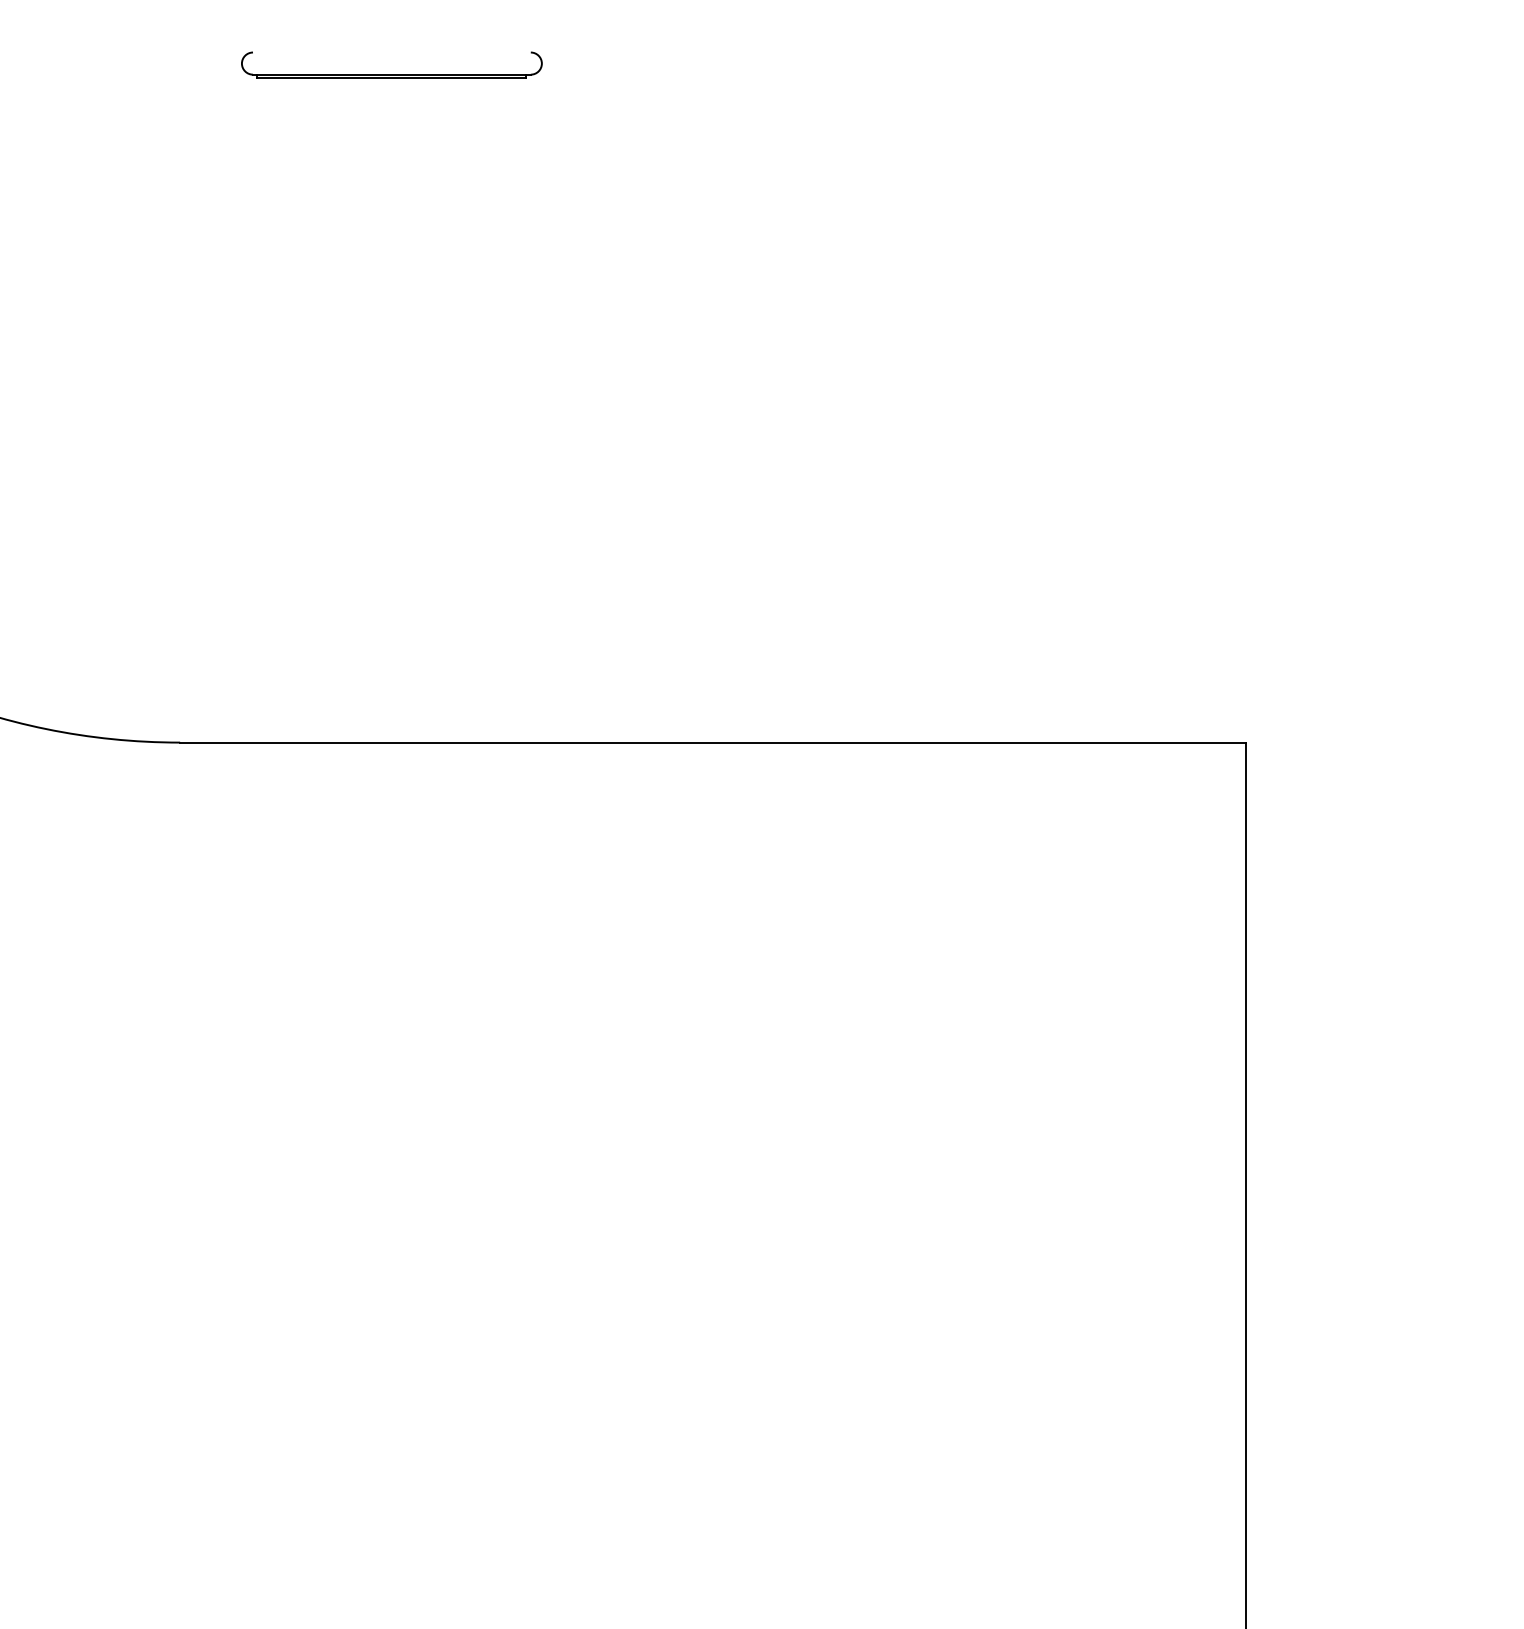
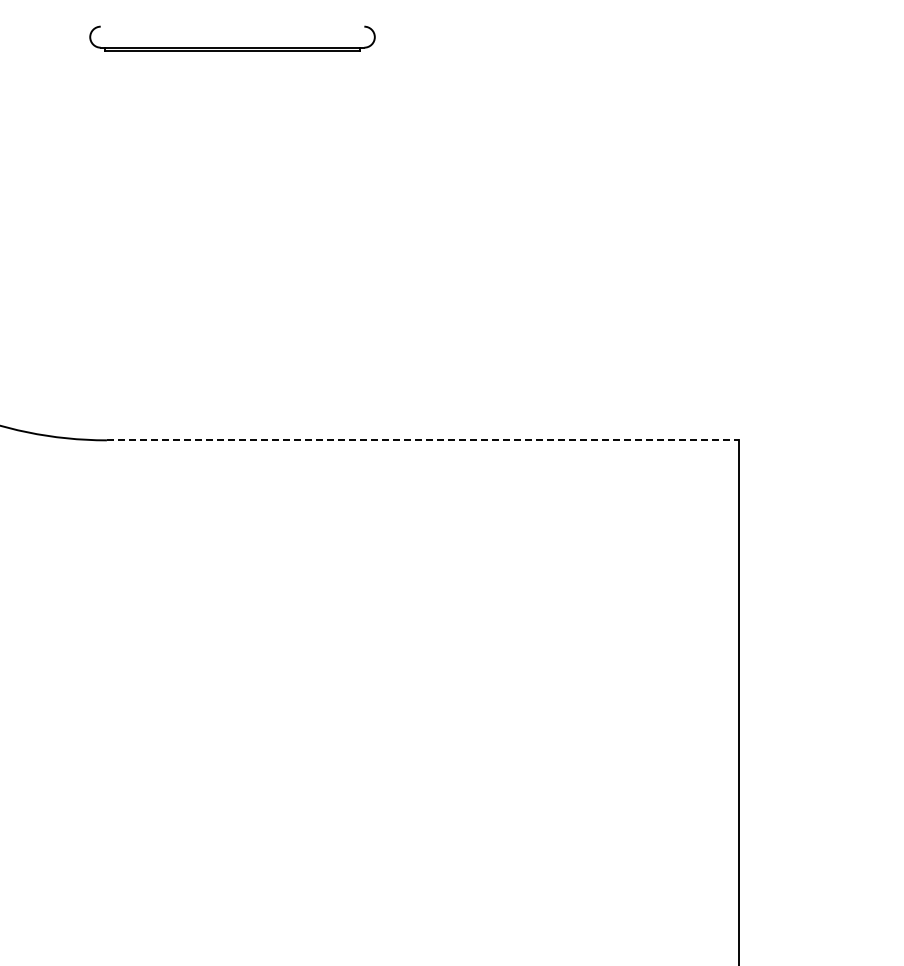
part: (391, 64) -> (232, 38), size x1.6
line: (712, 742) -> (422, 440), solid -> dashed

